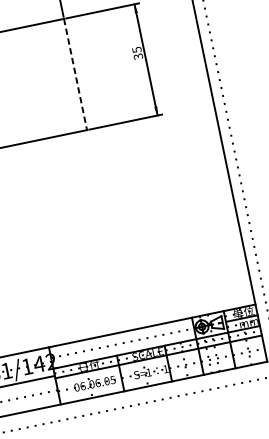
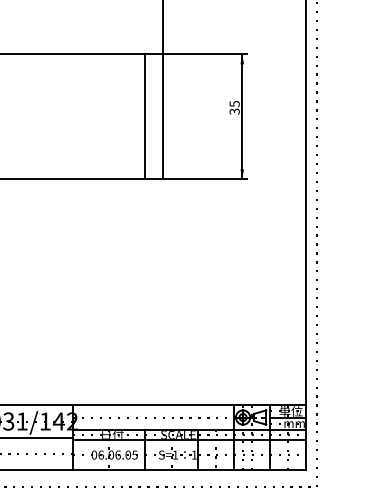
line: (75, 74) -> (162, 116), dashed -> solid
line: (59, 77) -> (144, 116), added

